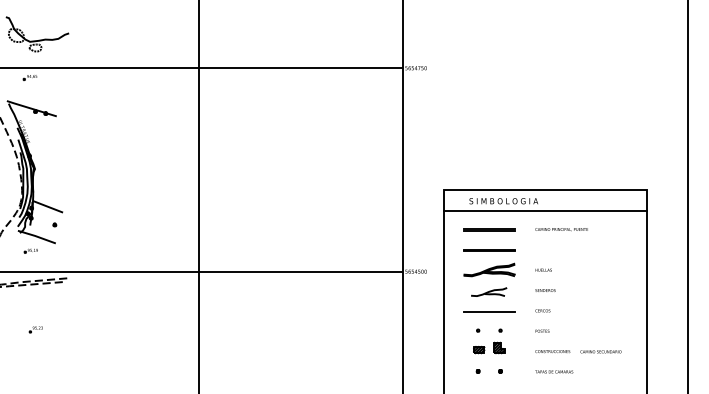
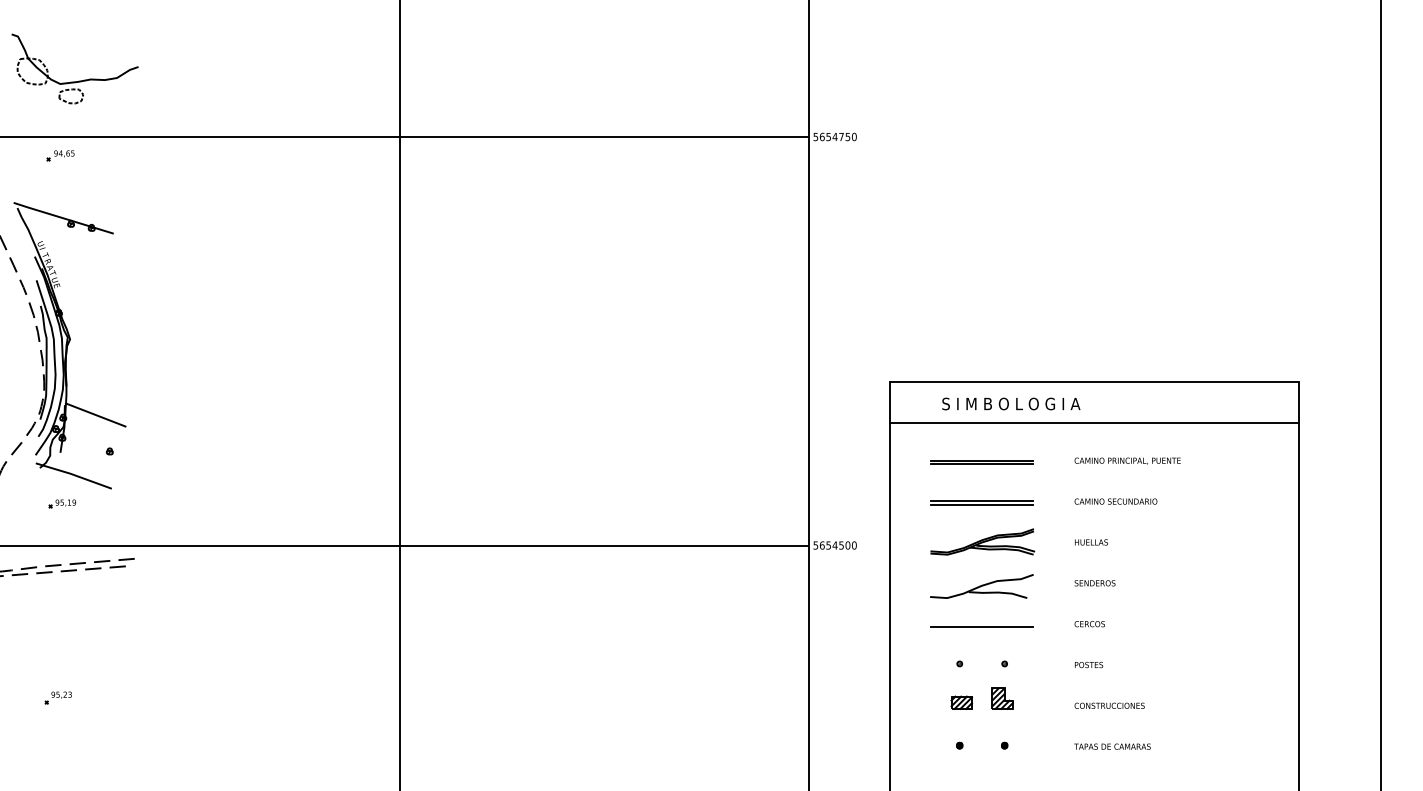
part: (488, 291) -> (980, 585), size x1.43
part: (35, 329) -> (56, 697), moved
text: (600, 351) -> (1115, 500), moved

